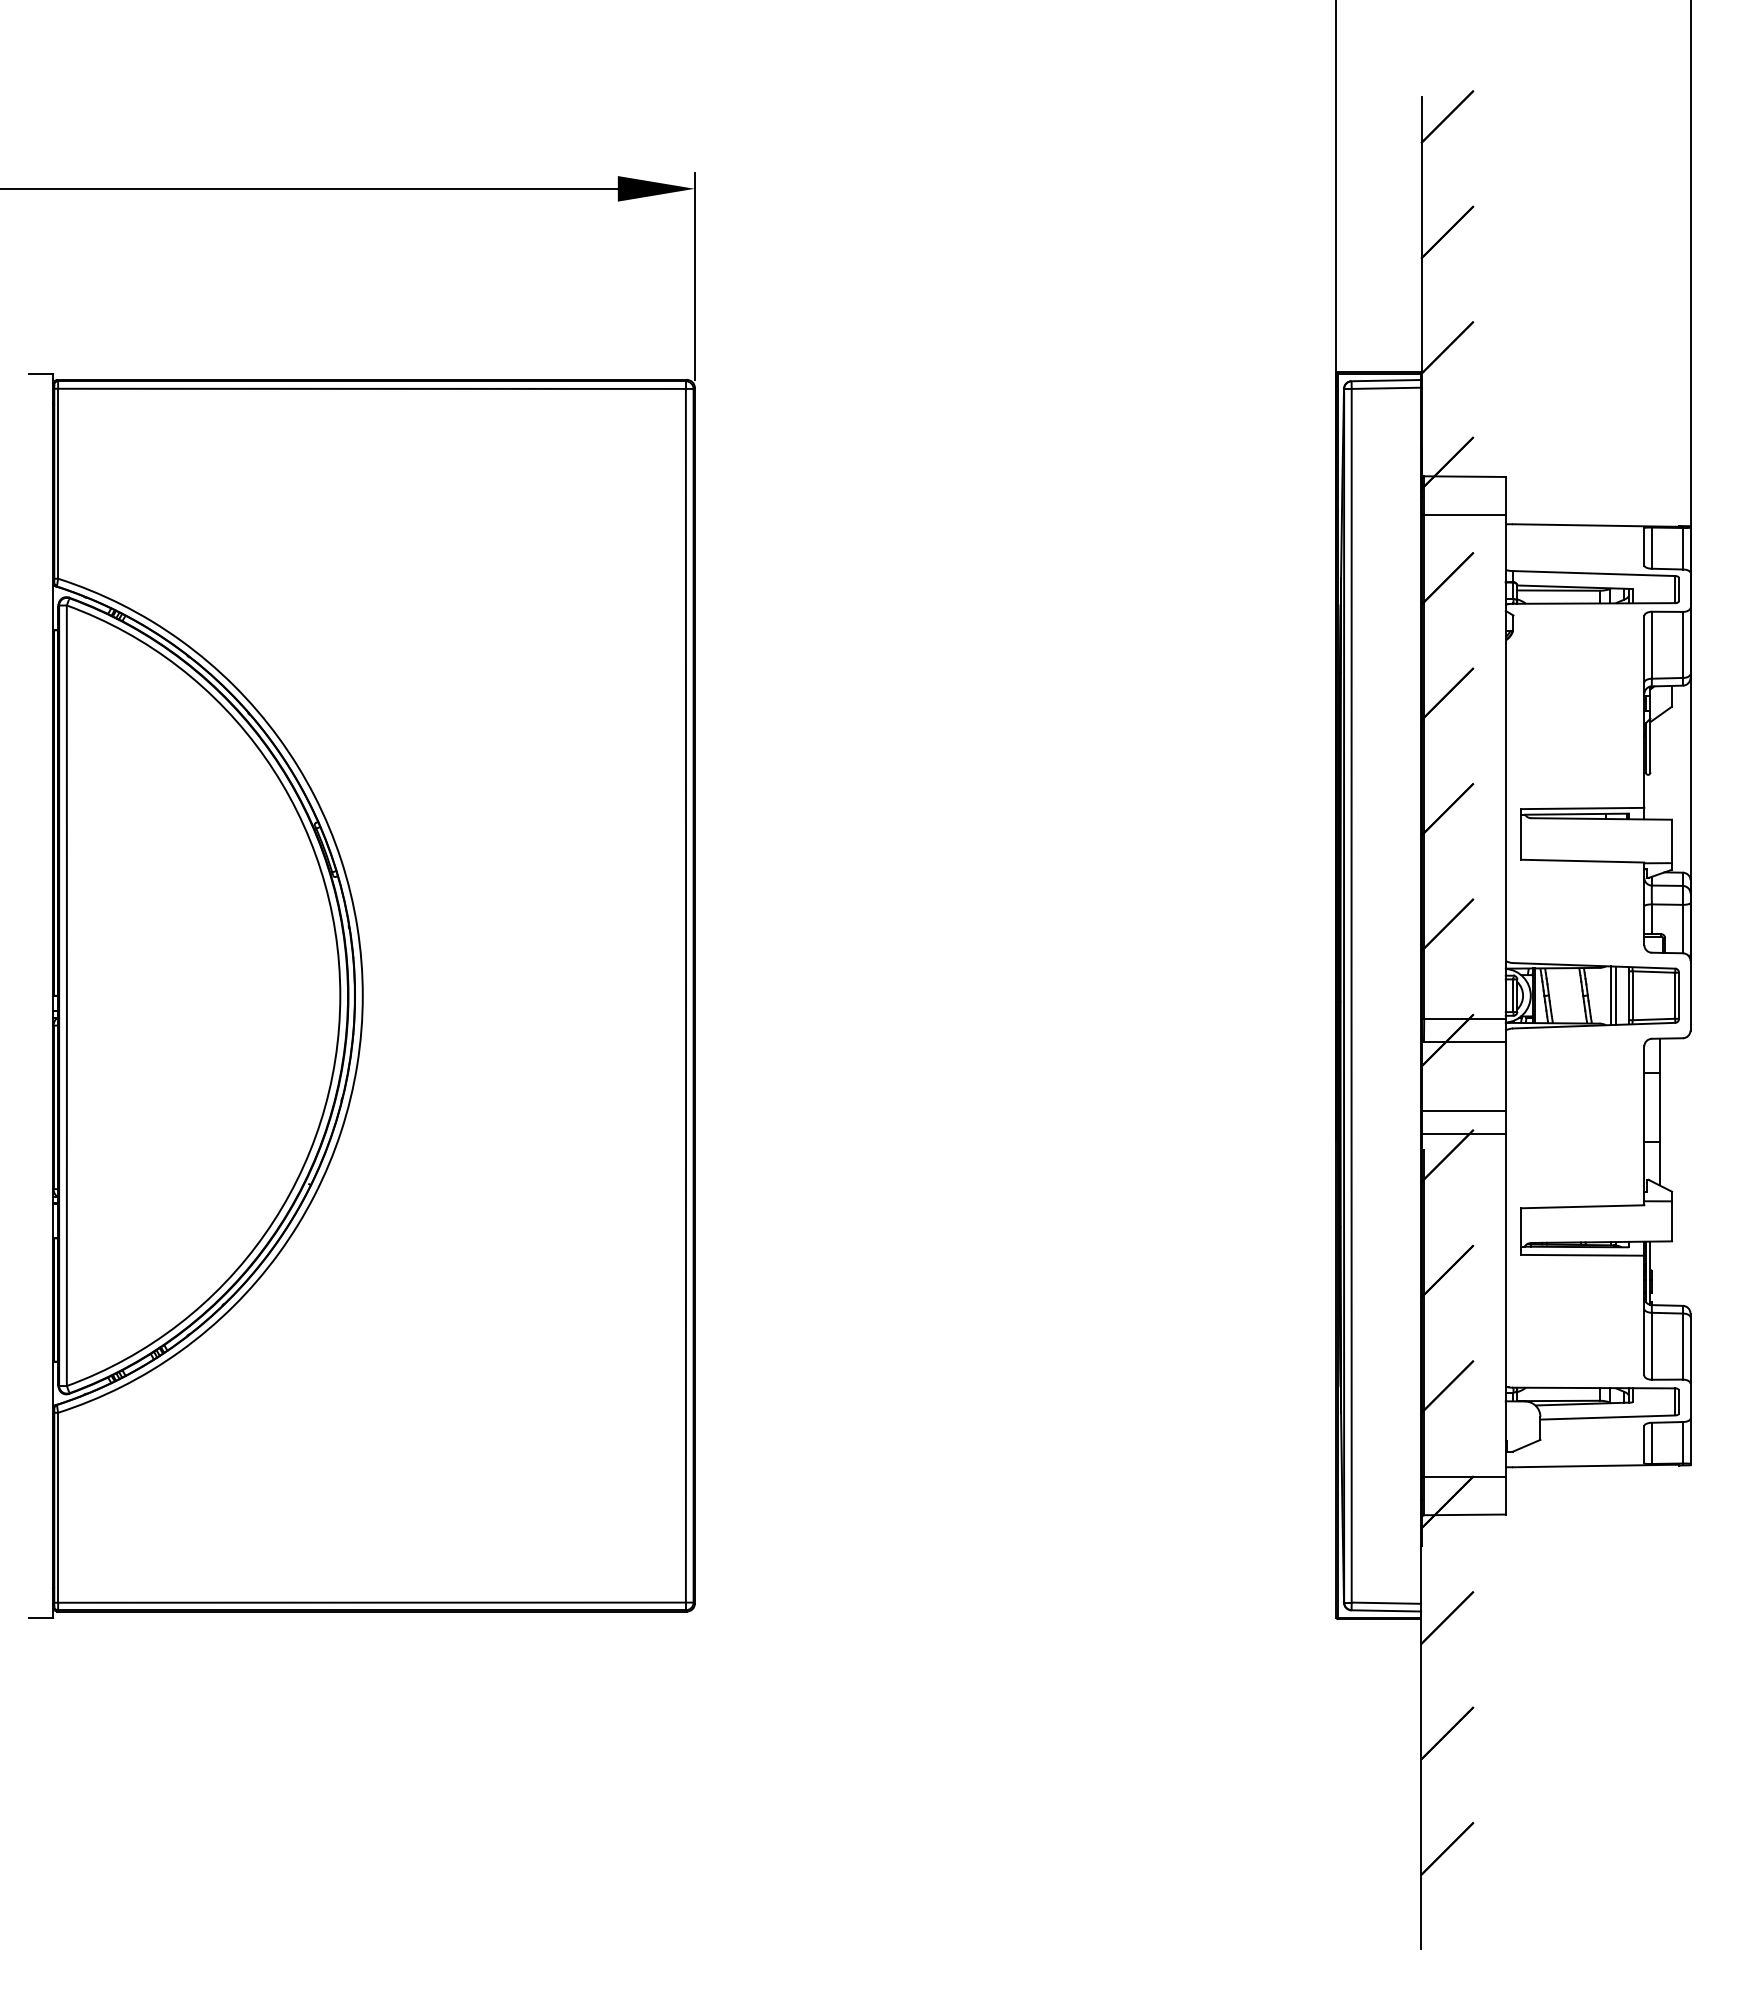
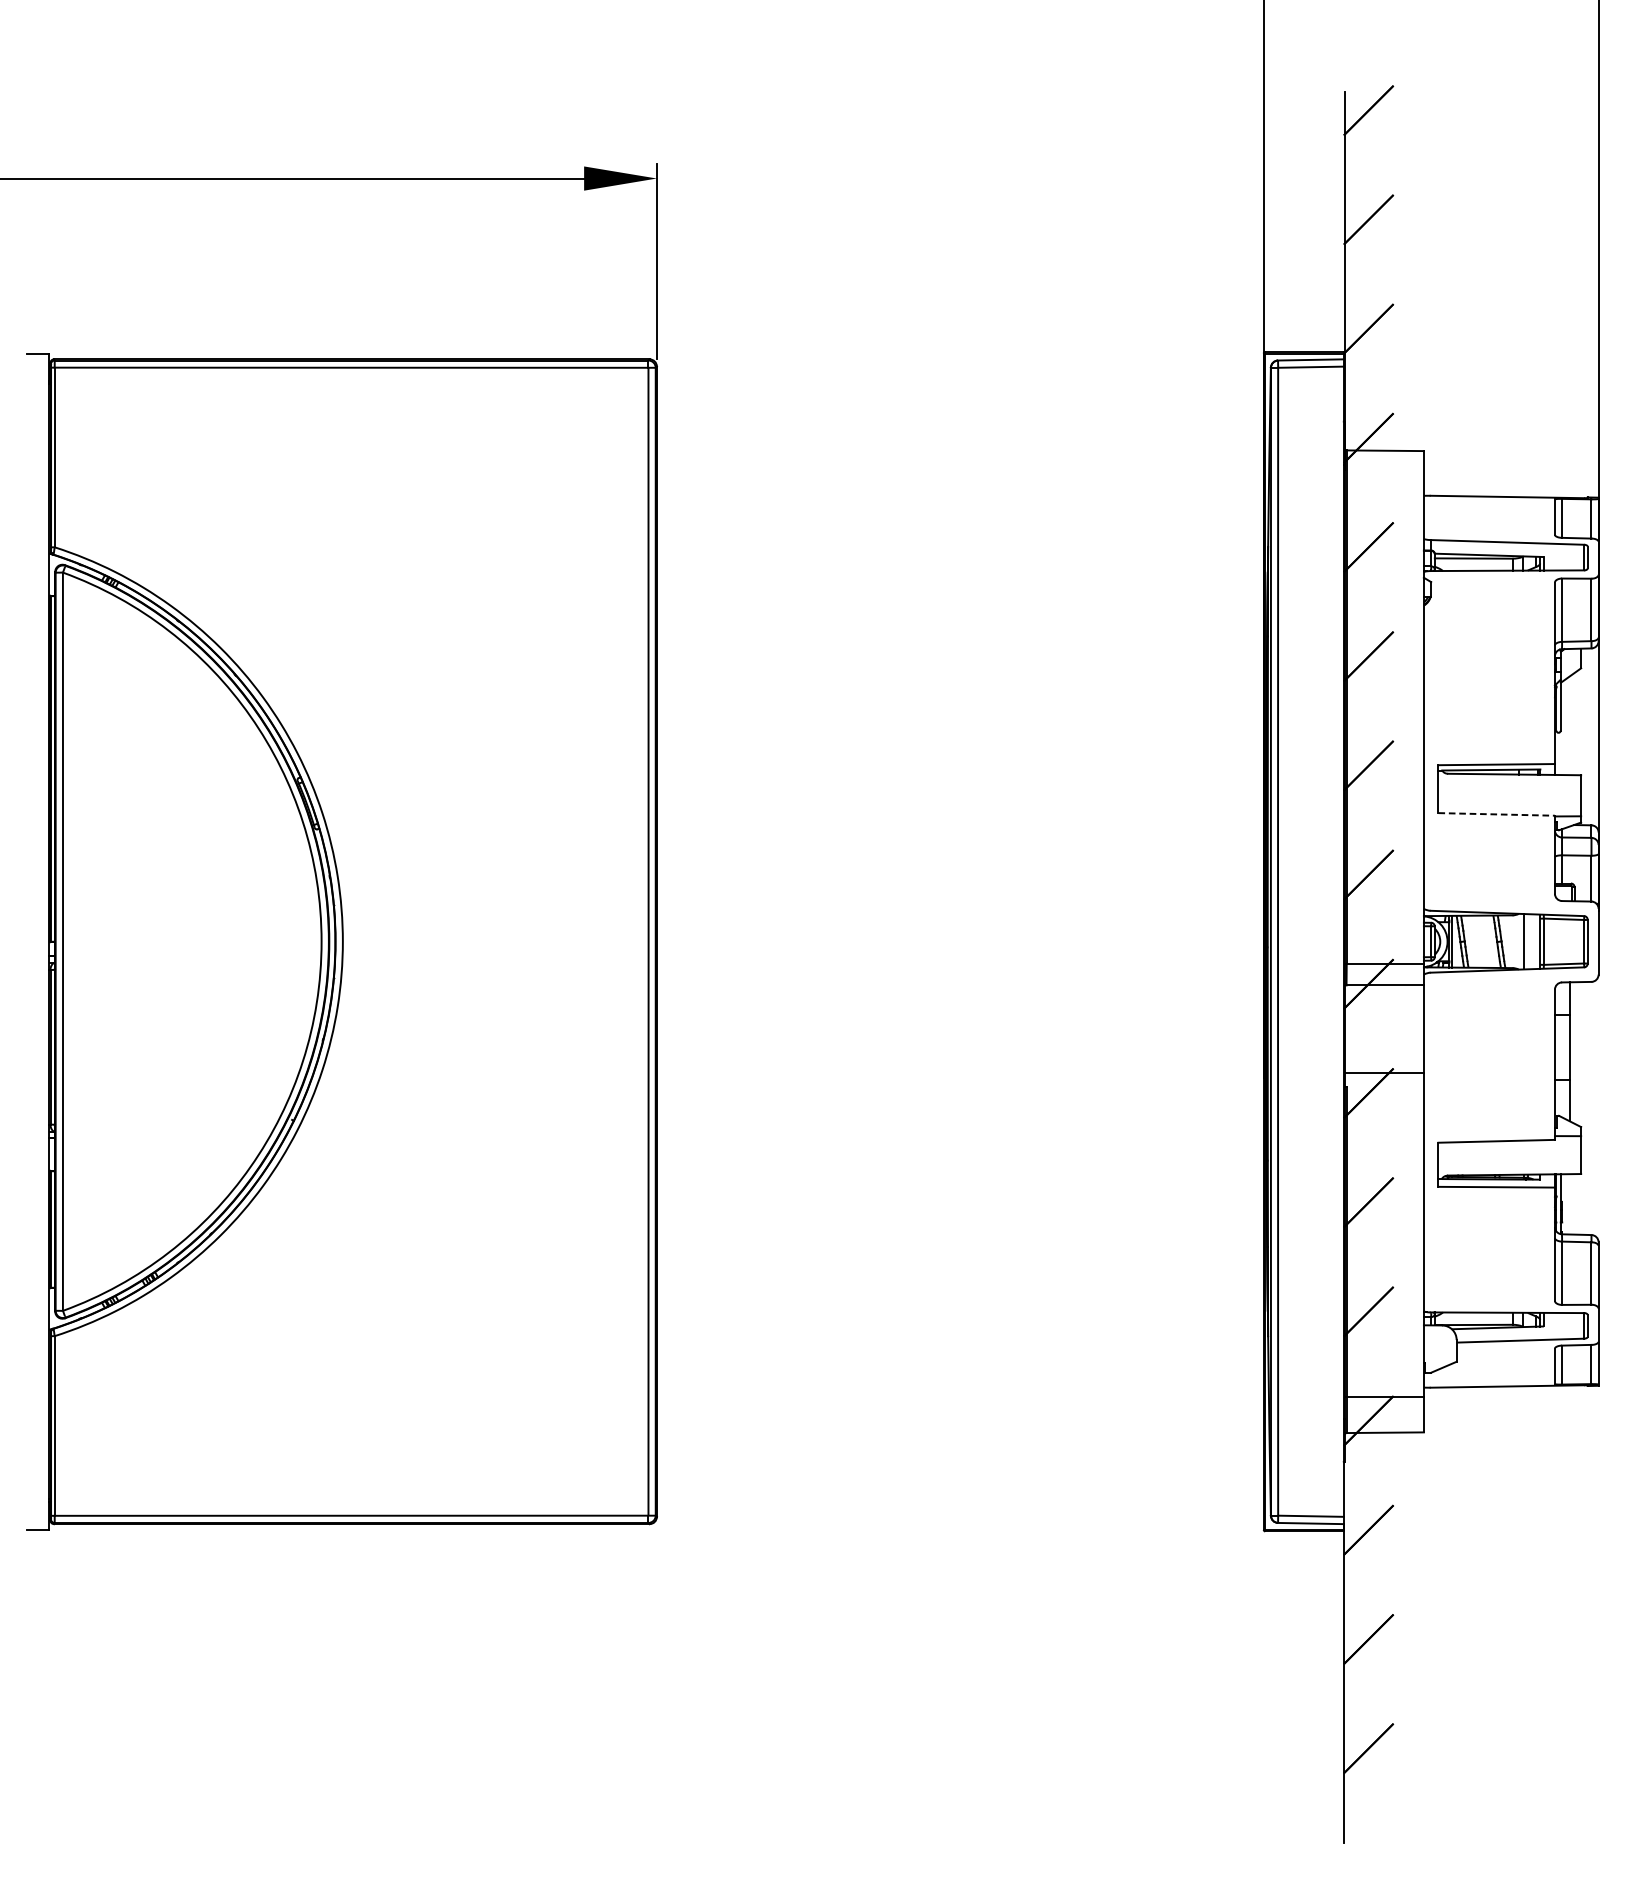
line: (1463, 514) -> (1383, 486), removed
line: (1582, 861) -> (1496, 814), solid -> dashed
line: (1615, 995) -> (1527, 941), removed
line: (1463, 1111) -> (1383, 1051), removed

